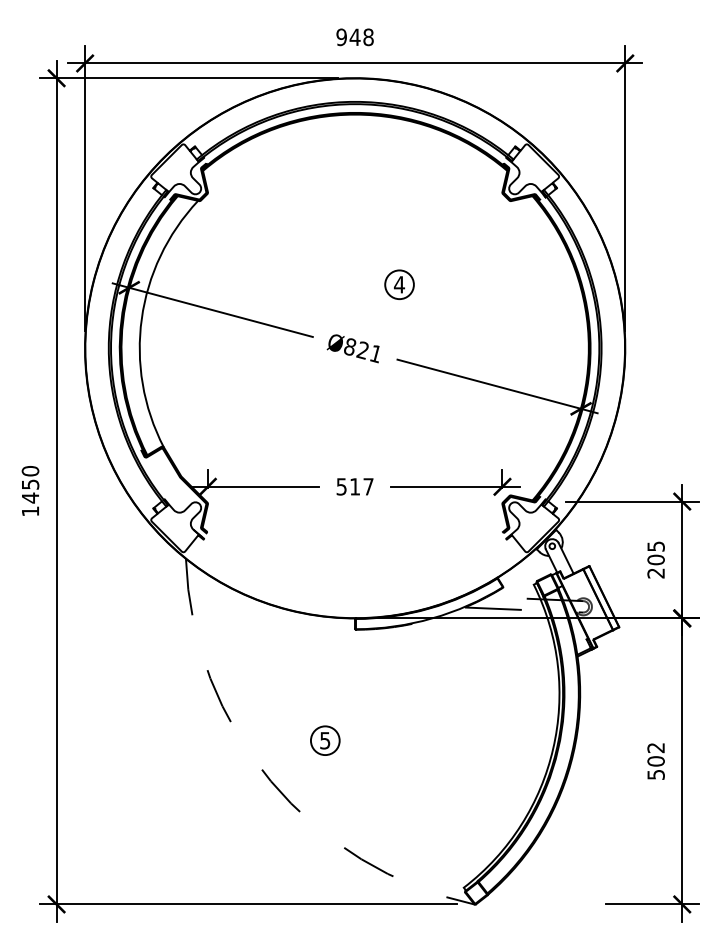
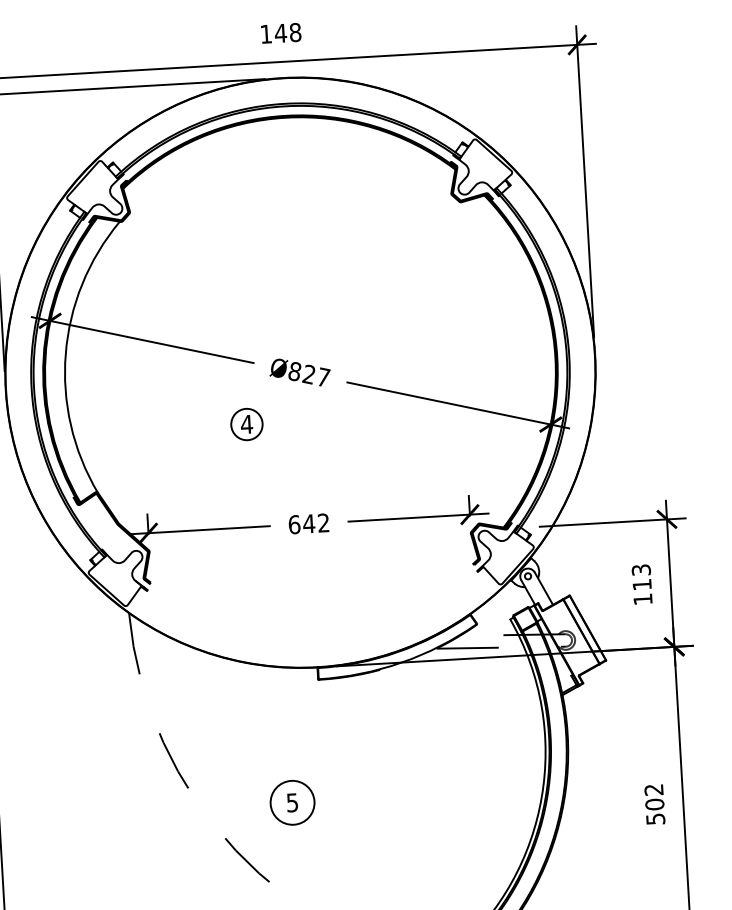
text: (341, 37) -> (265, 34), 948 -> 148
part: (399, 284) -> (246, 424), moved
text: (376, 353) -> (324, 377), Ø821 -> Ø827
text: (354, 486) -> (308, 523), 517 -> 642
text: (655, 559) -> (641, 584), 205 -> 113
circle: (324, 740) -> (291, 802), size x1.4

